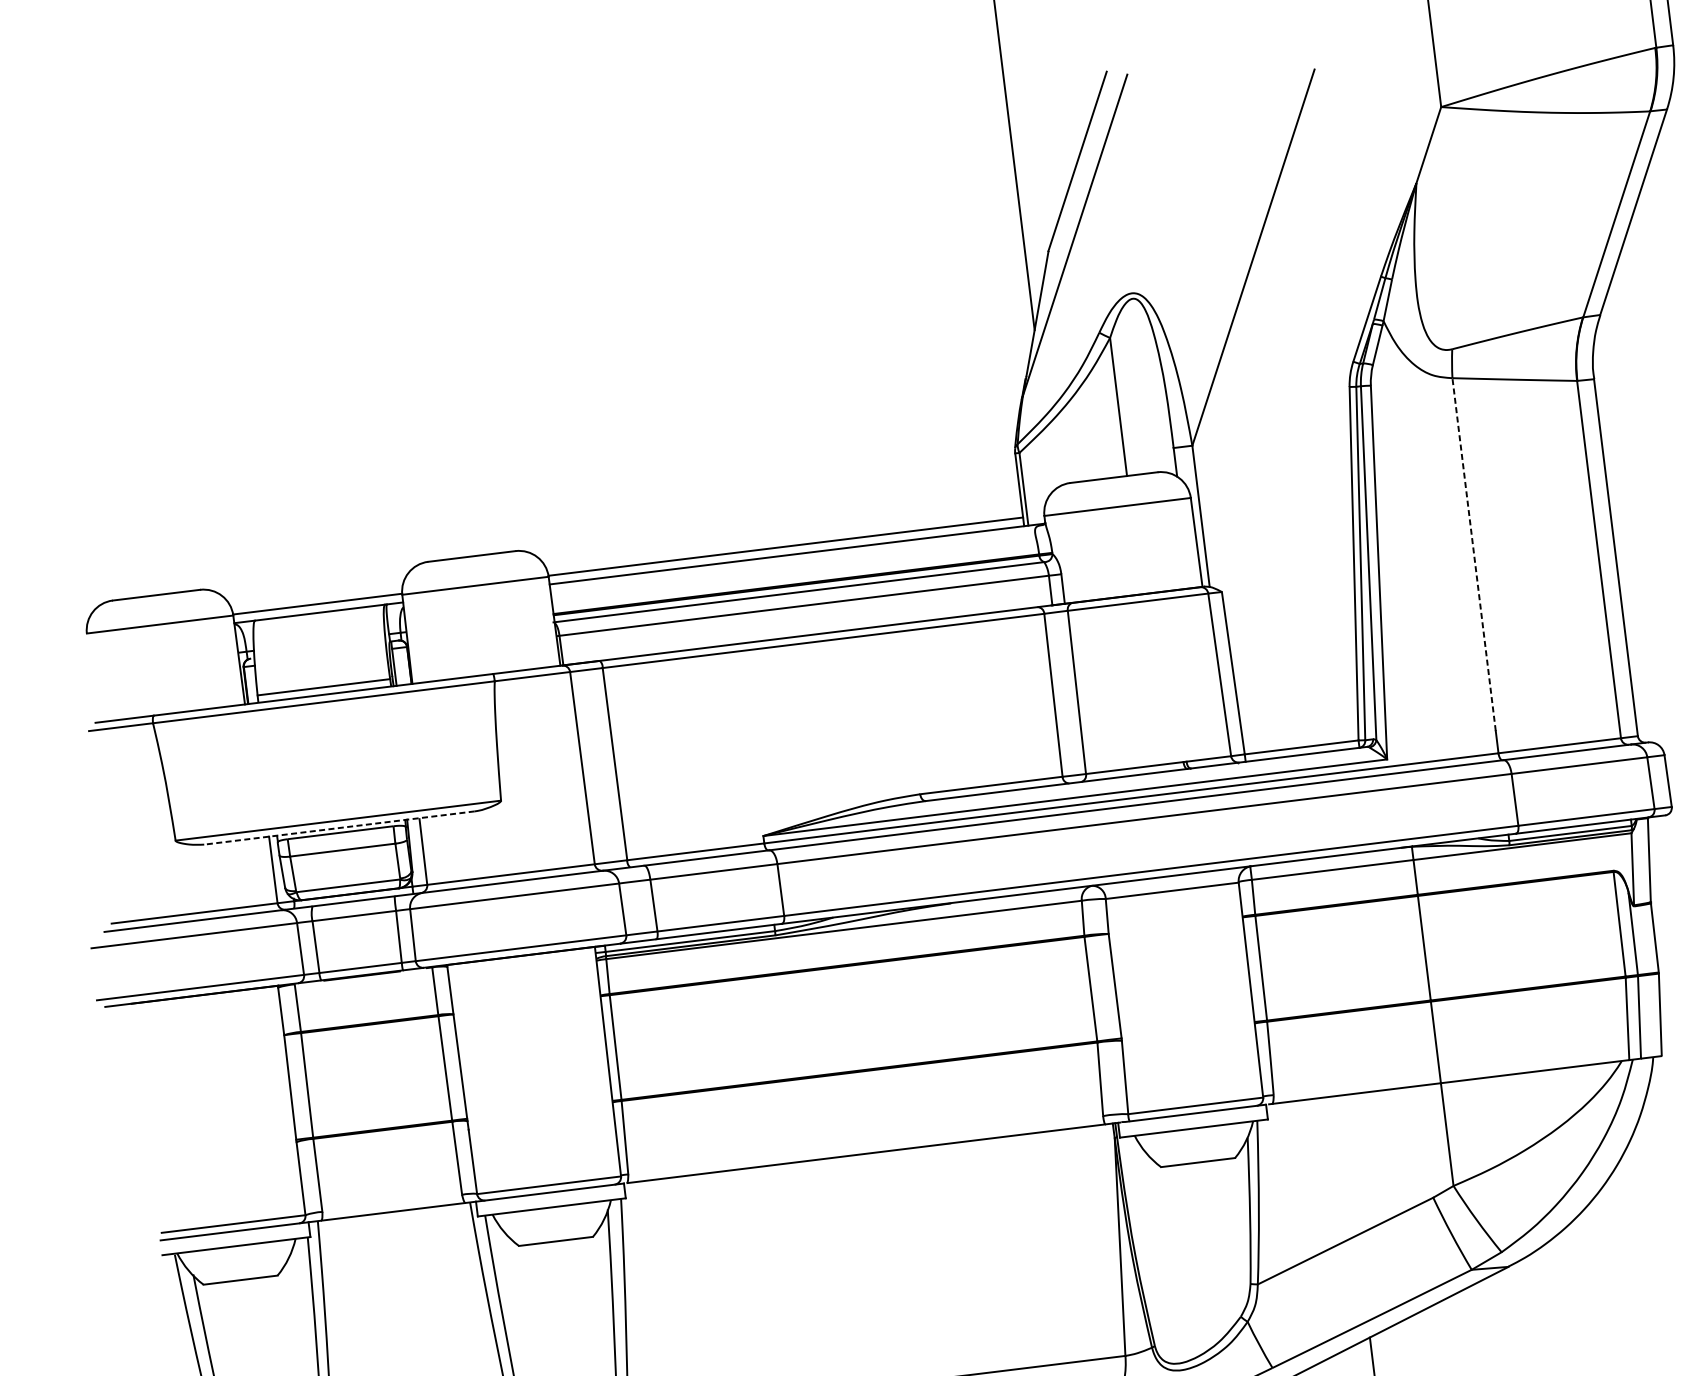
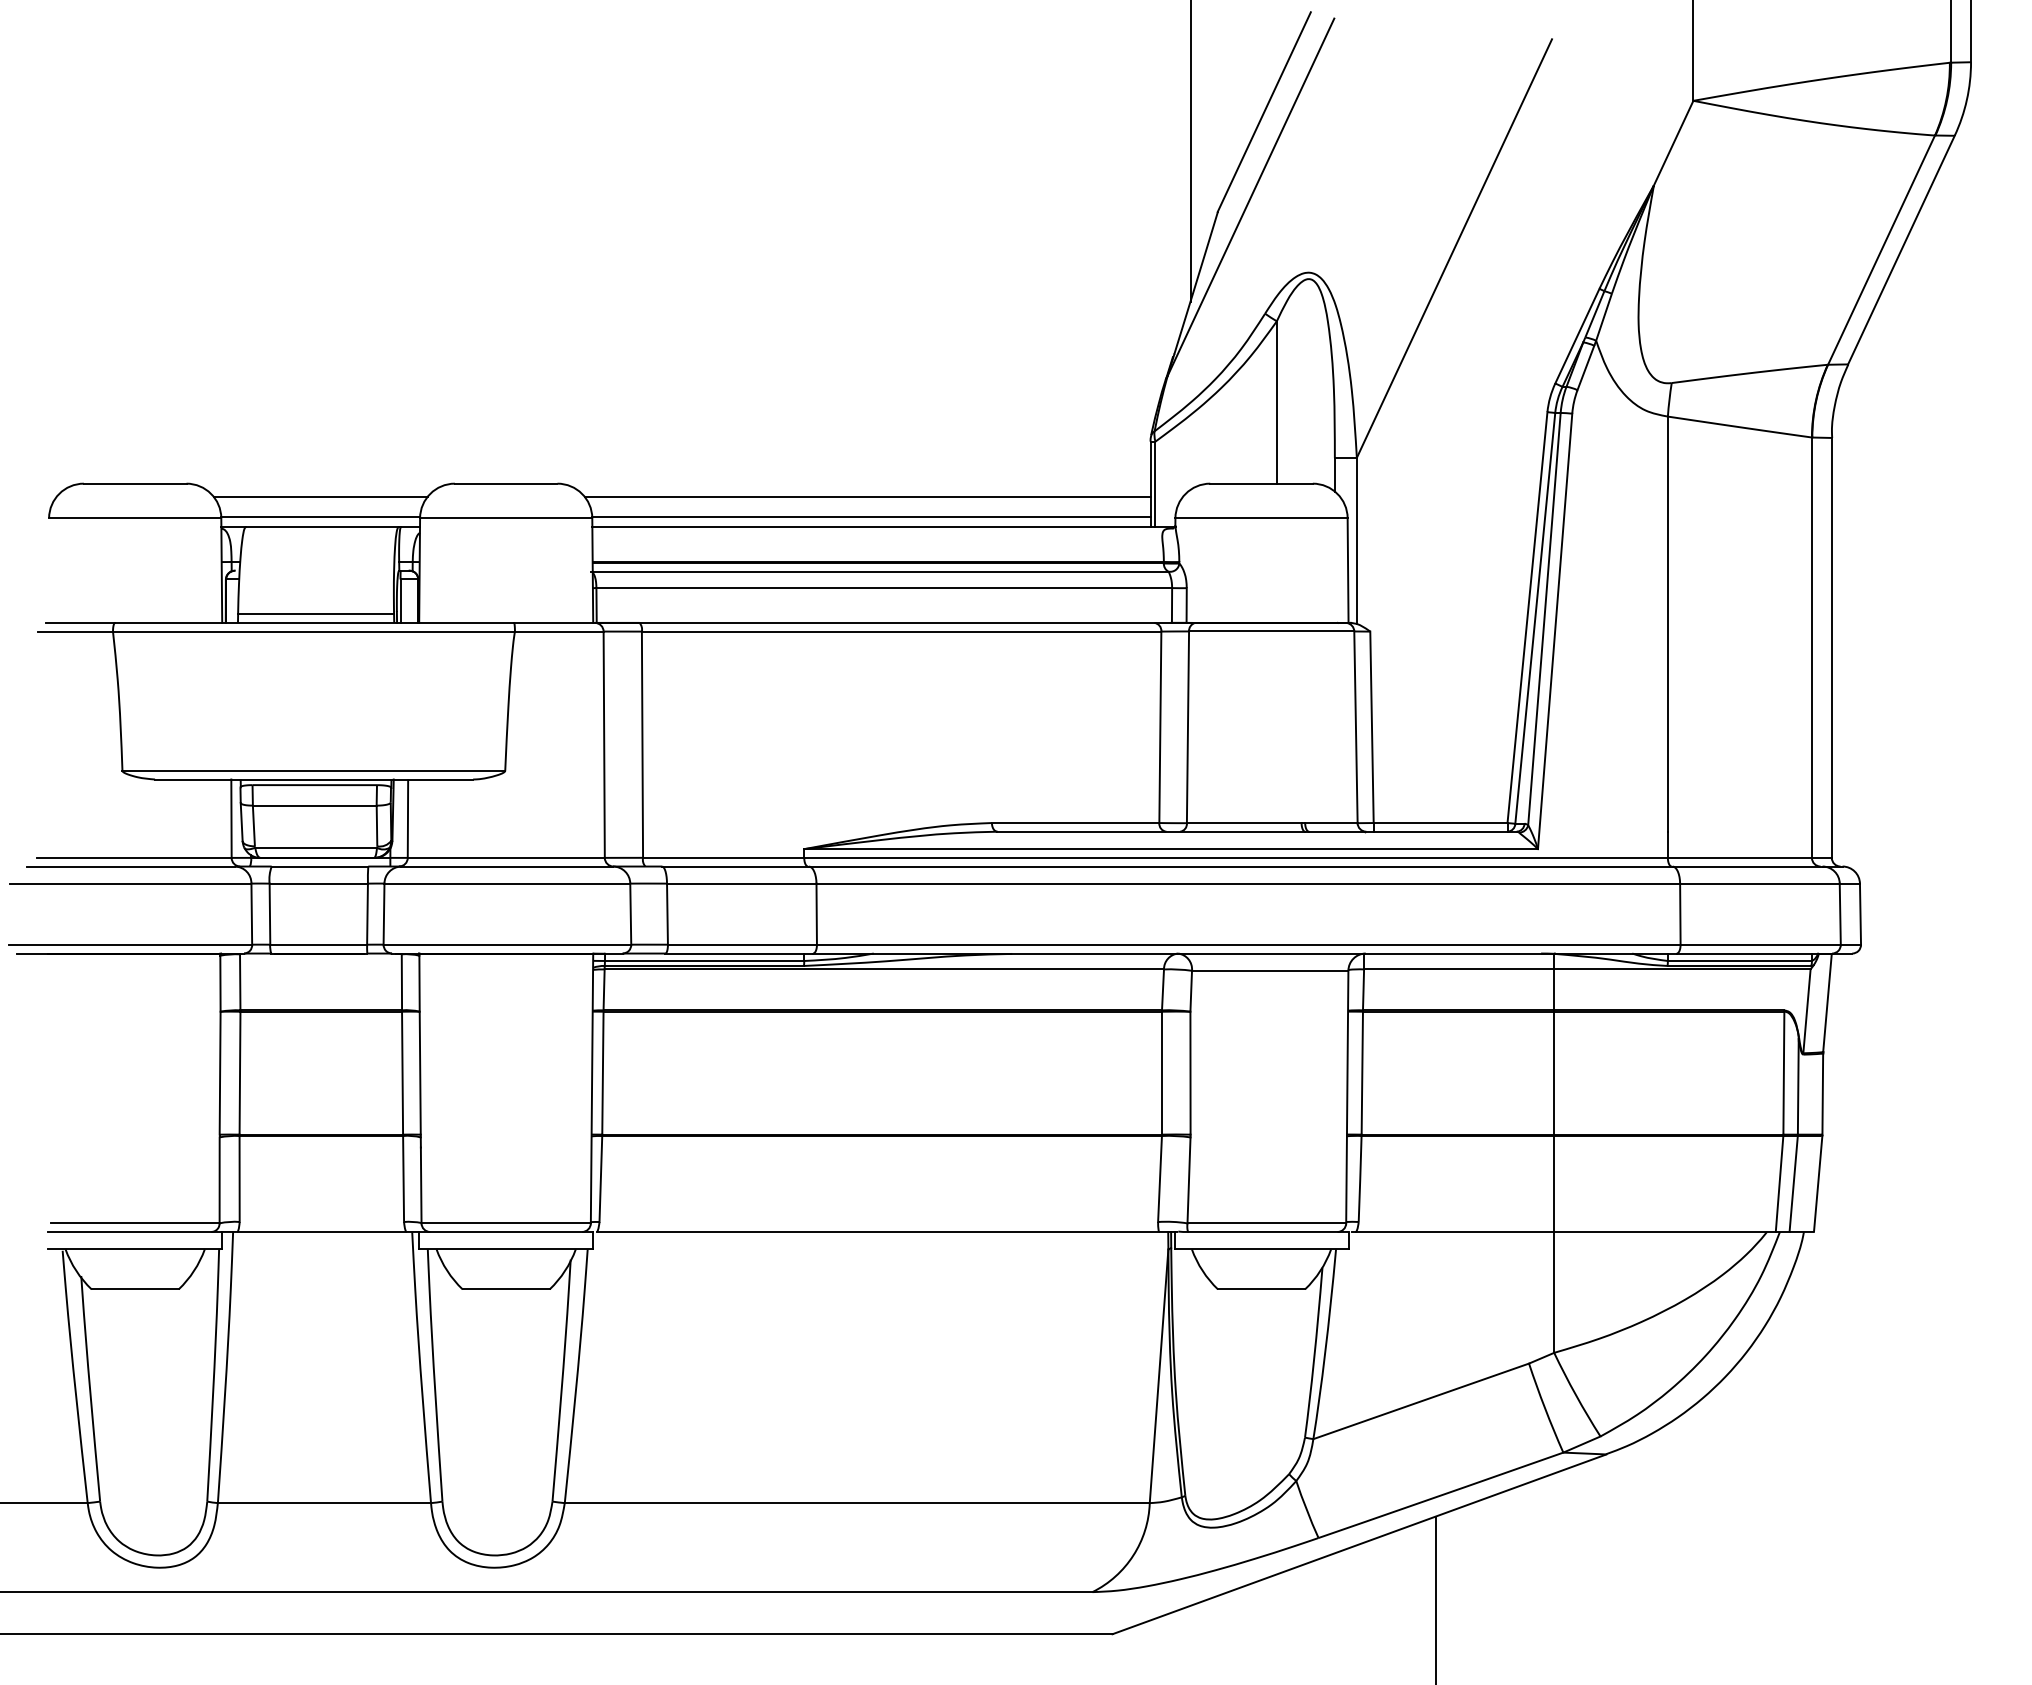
line: (780, 529) -> (867, 496), added
line: (1473, 554) -> (1667, 624), dashed -> solid
line: (315, 586) -> (320, 496), added
line: (338, 828) -> (313, 779), dashed -> solid

